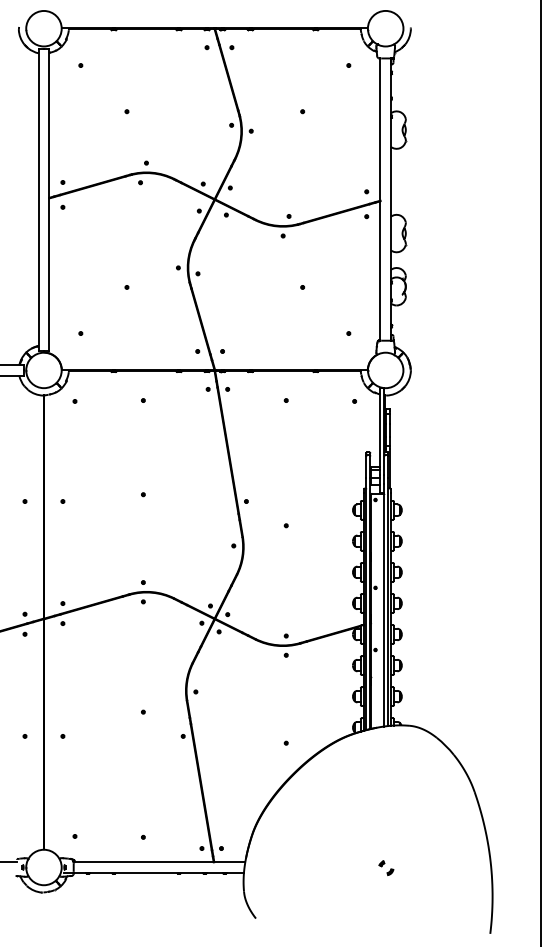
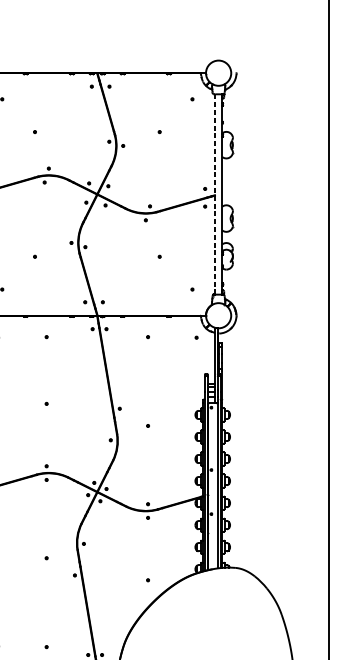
line: (380, 200) -> (214, 195), solid -> dashed

